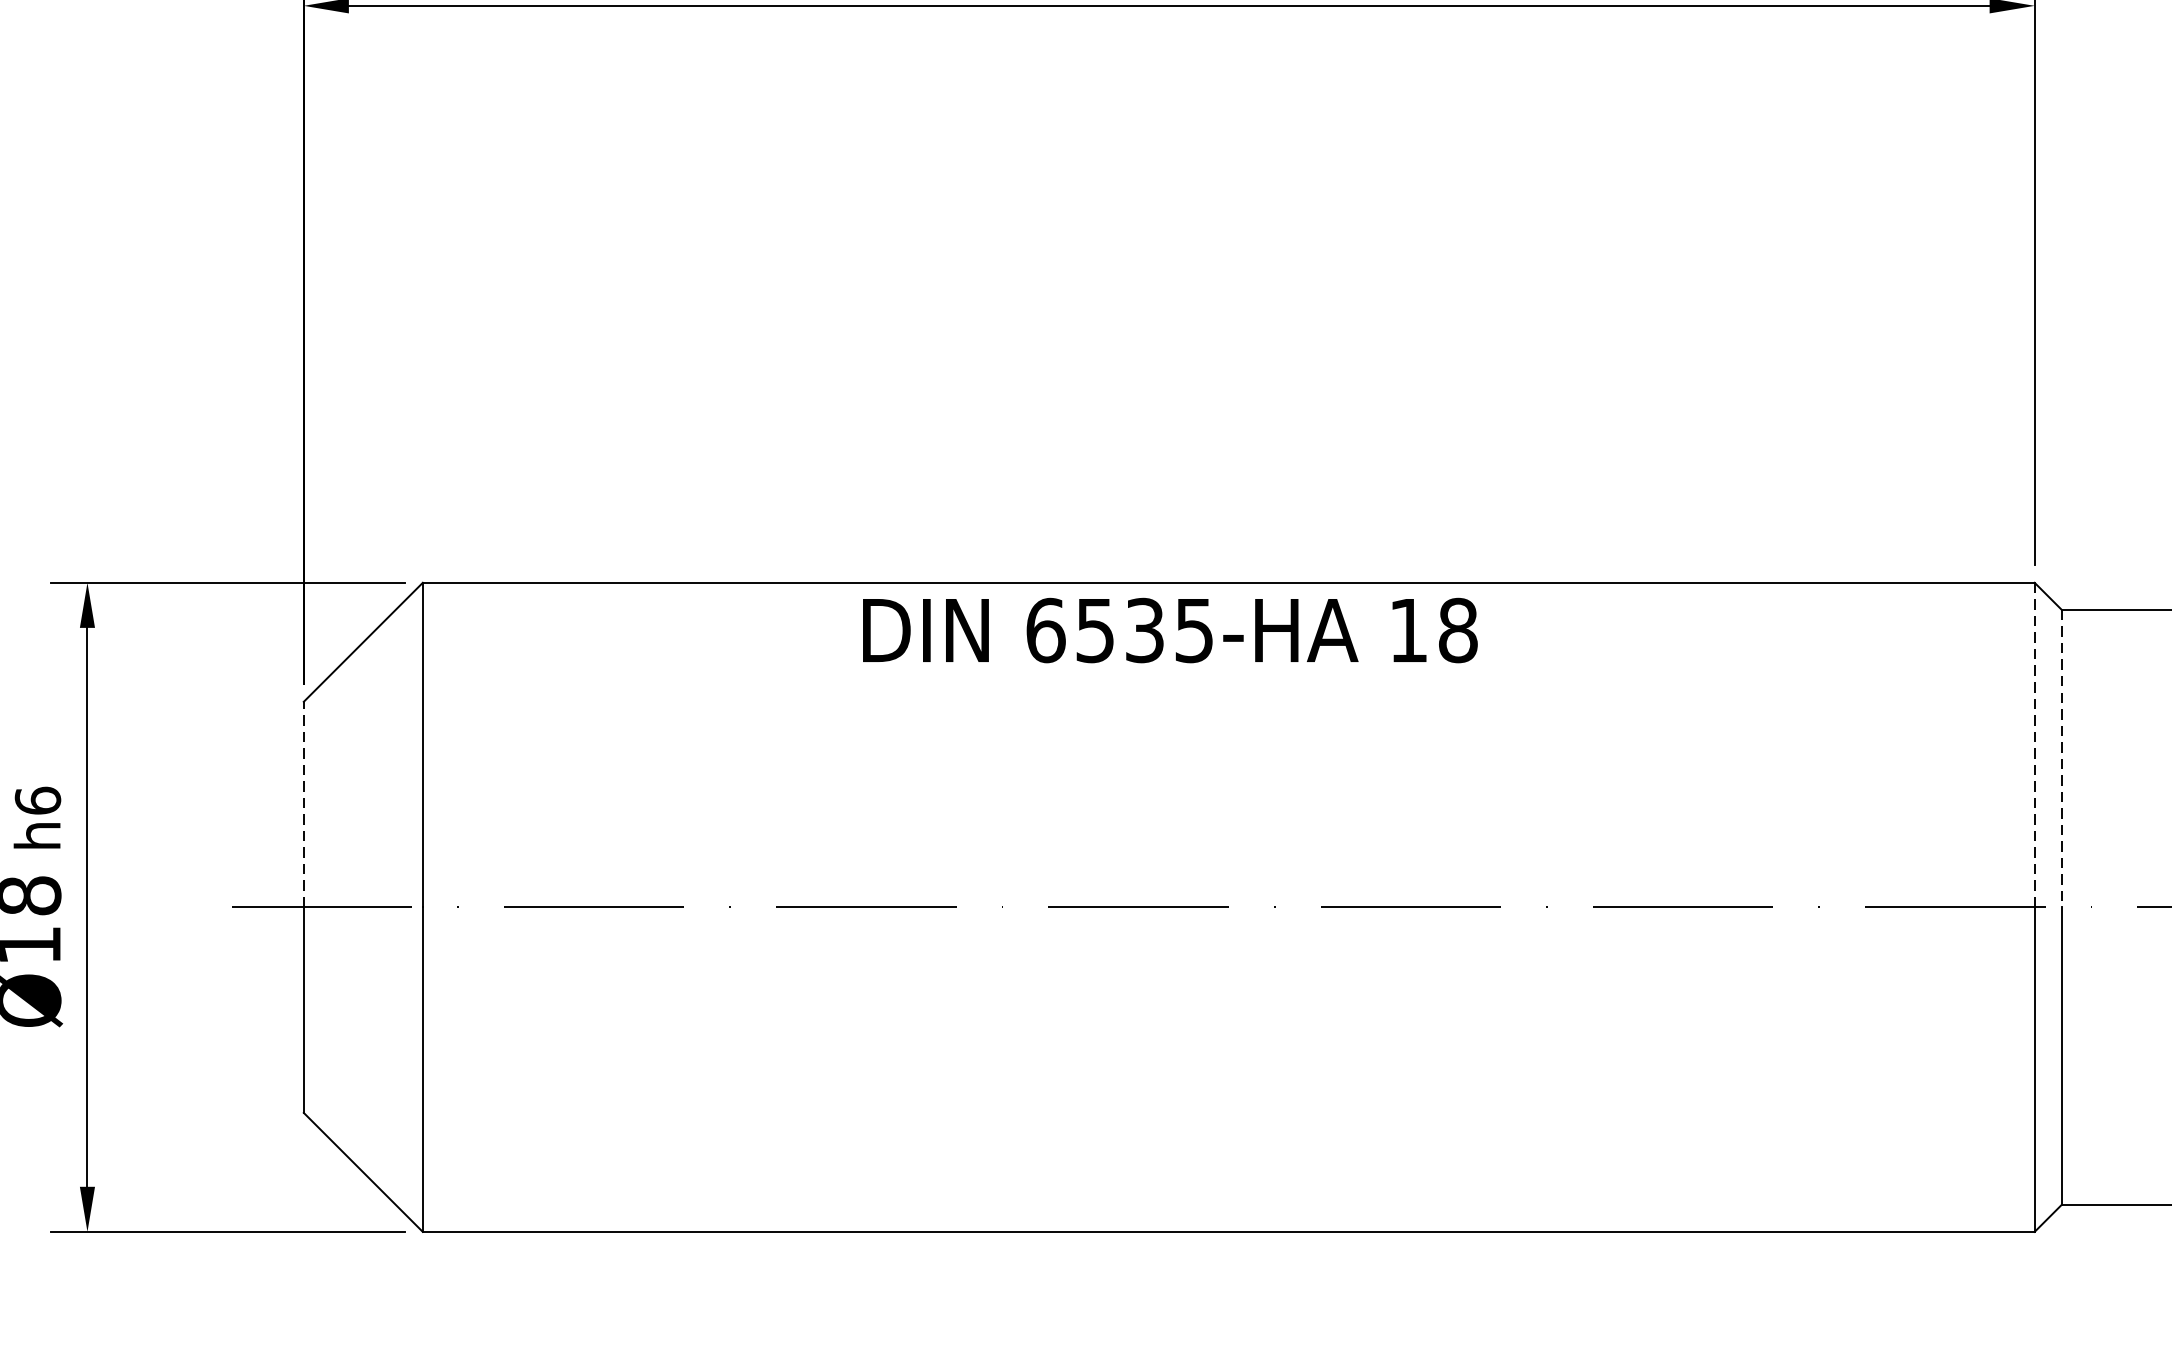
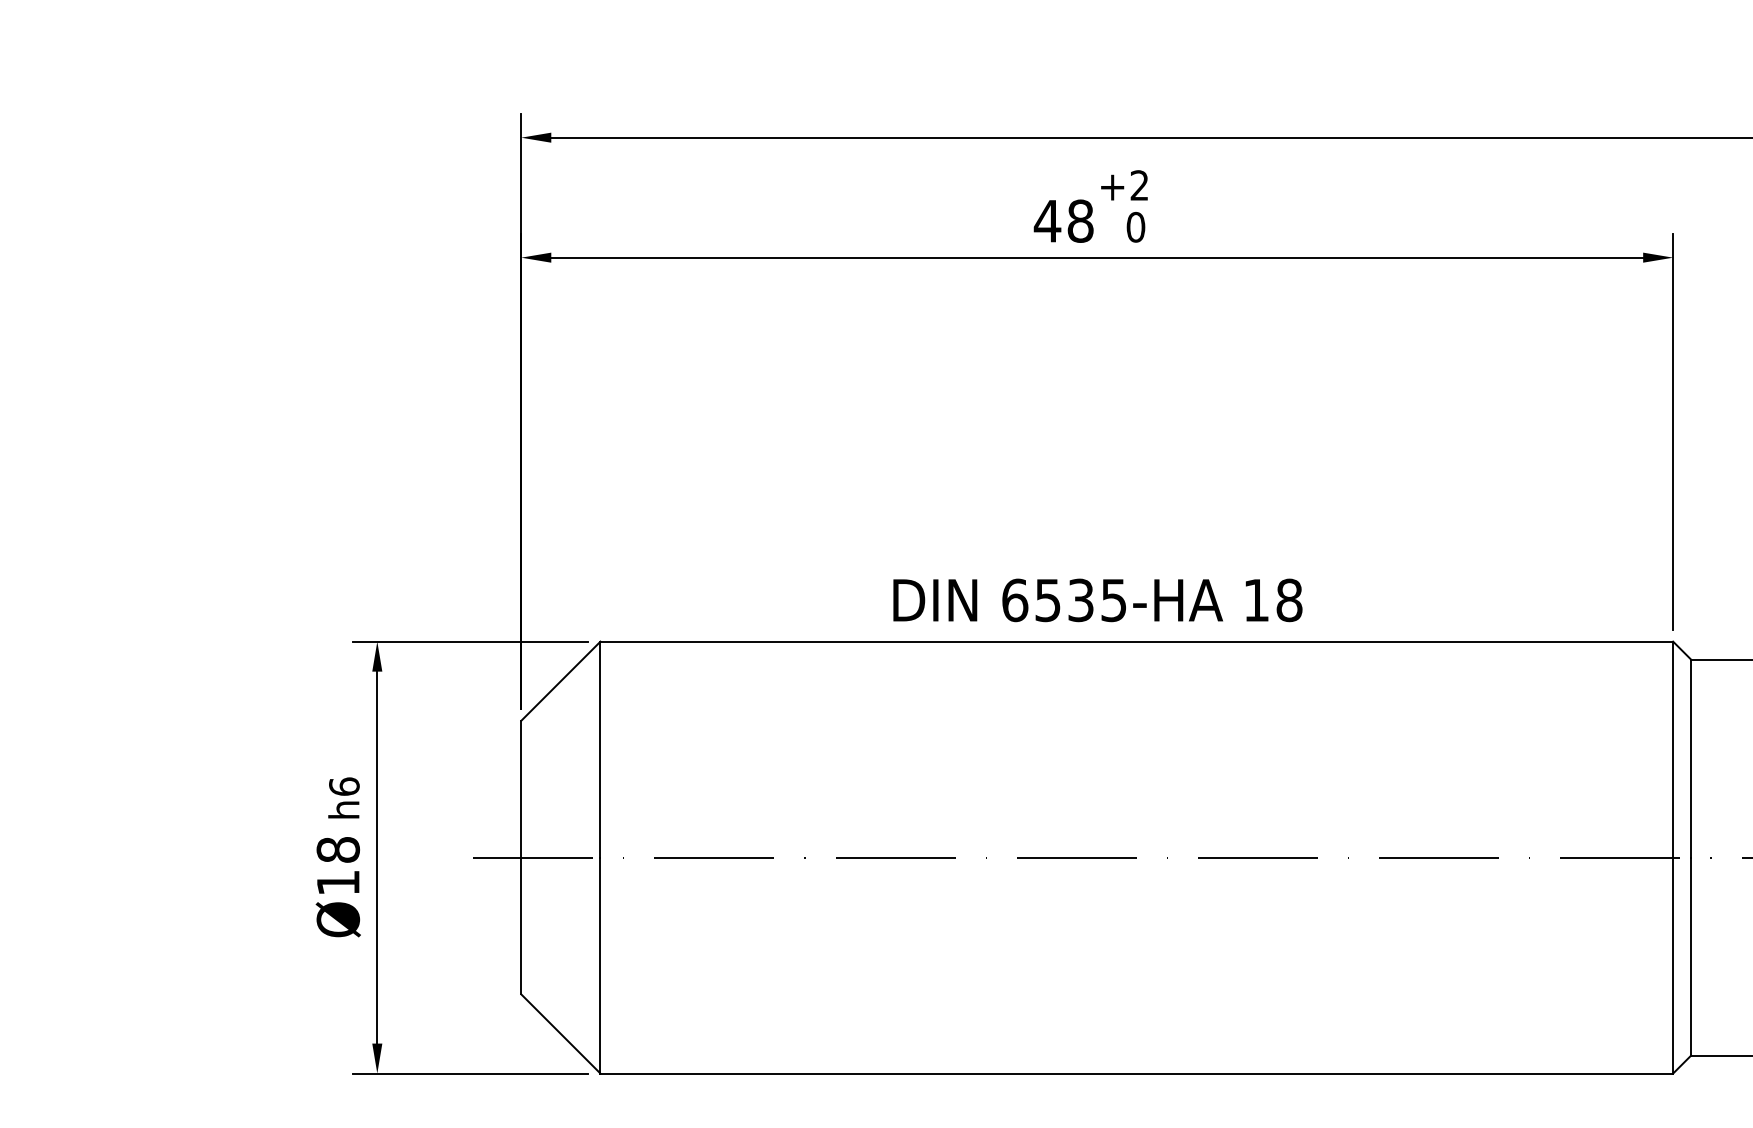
text: (1169, 630) -> (1097, 600), moved
line: (2035, 744) -> (1673, 749), dashed -> solid
line: (2062, 758) -> (1691, 758), dashed -> solid
line: (304, 803) -> (521, 788), dashed -> solid

